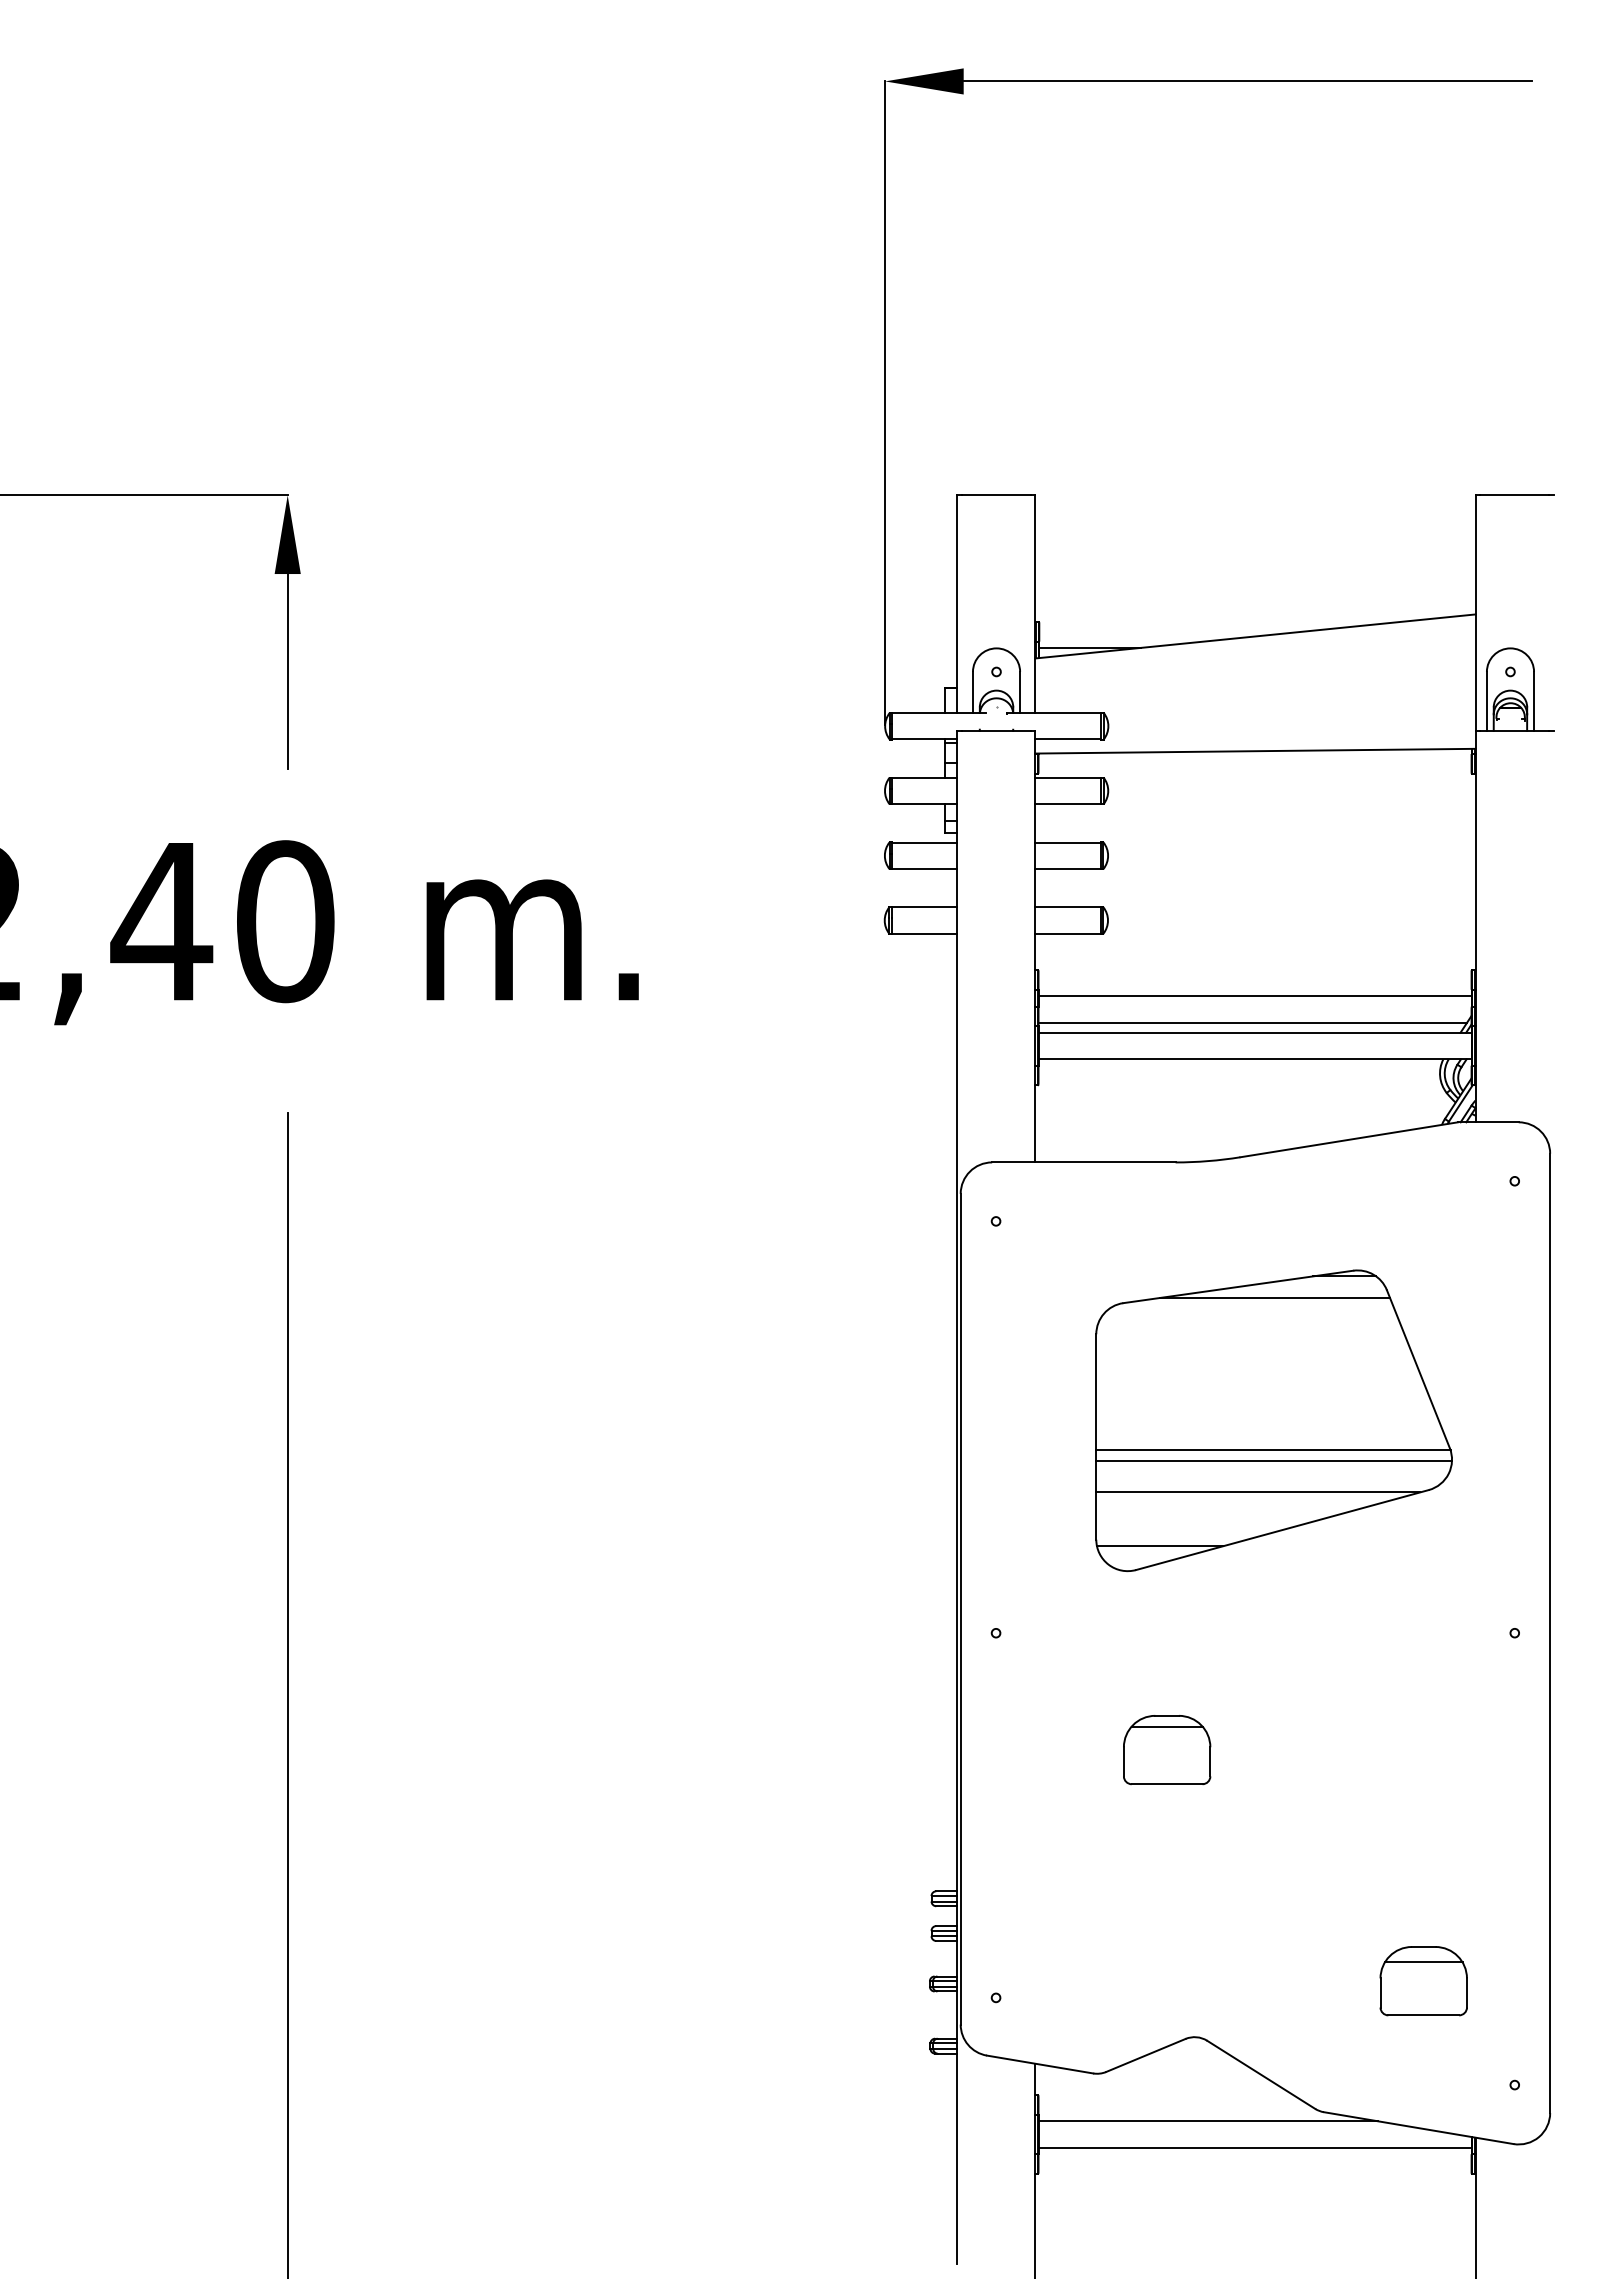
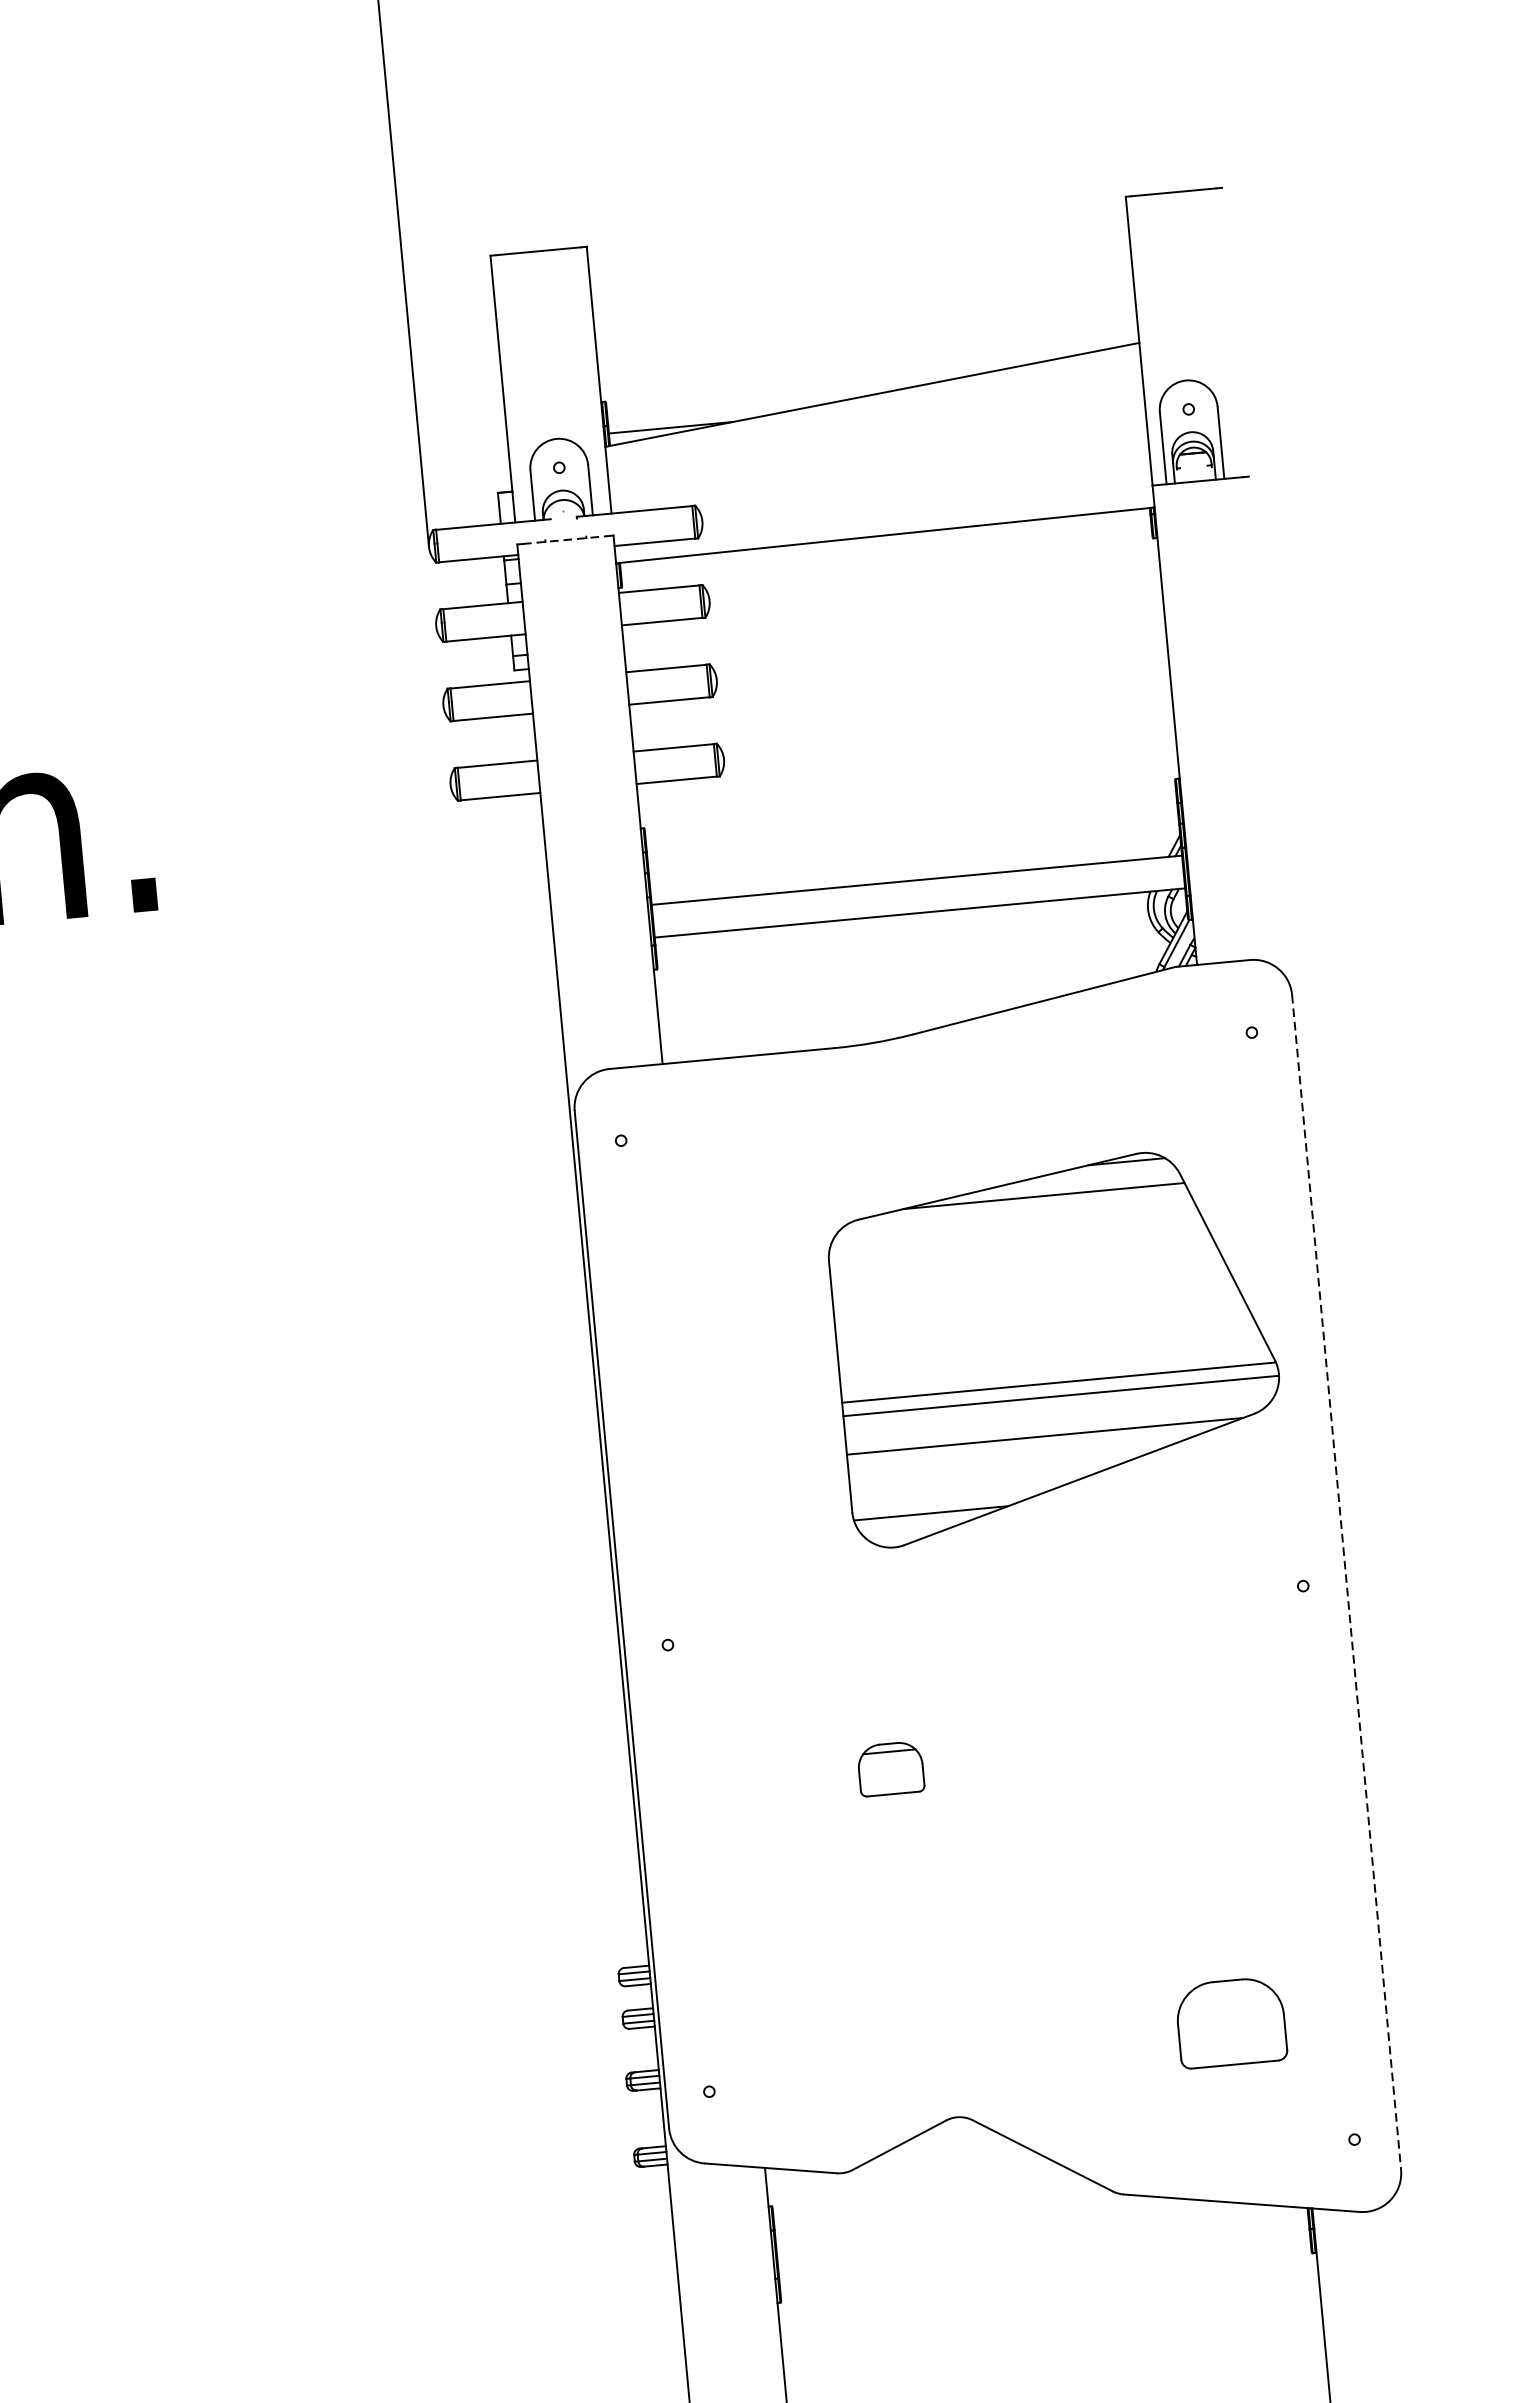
line: (996, 730) -> (565, 539), solid -> dashed
line: (1254, 996) -> (912, 835), removed
line: (1252, 1022) -> (912, 868), removed
part: (1273, 1420) -> (1055, 1346), moved
line: (1550, 1633) -> (1347, 1582), solid -> dashed
part: (1167, 1750) -> (891, 1769), size x0.6
line: (1423, 1962) -> (1228, 1999), removed
line: (1207, 2121) -> (982, 2219), removed
line: (1254, 2147) -> (1042, 2245), removed

